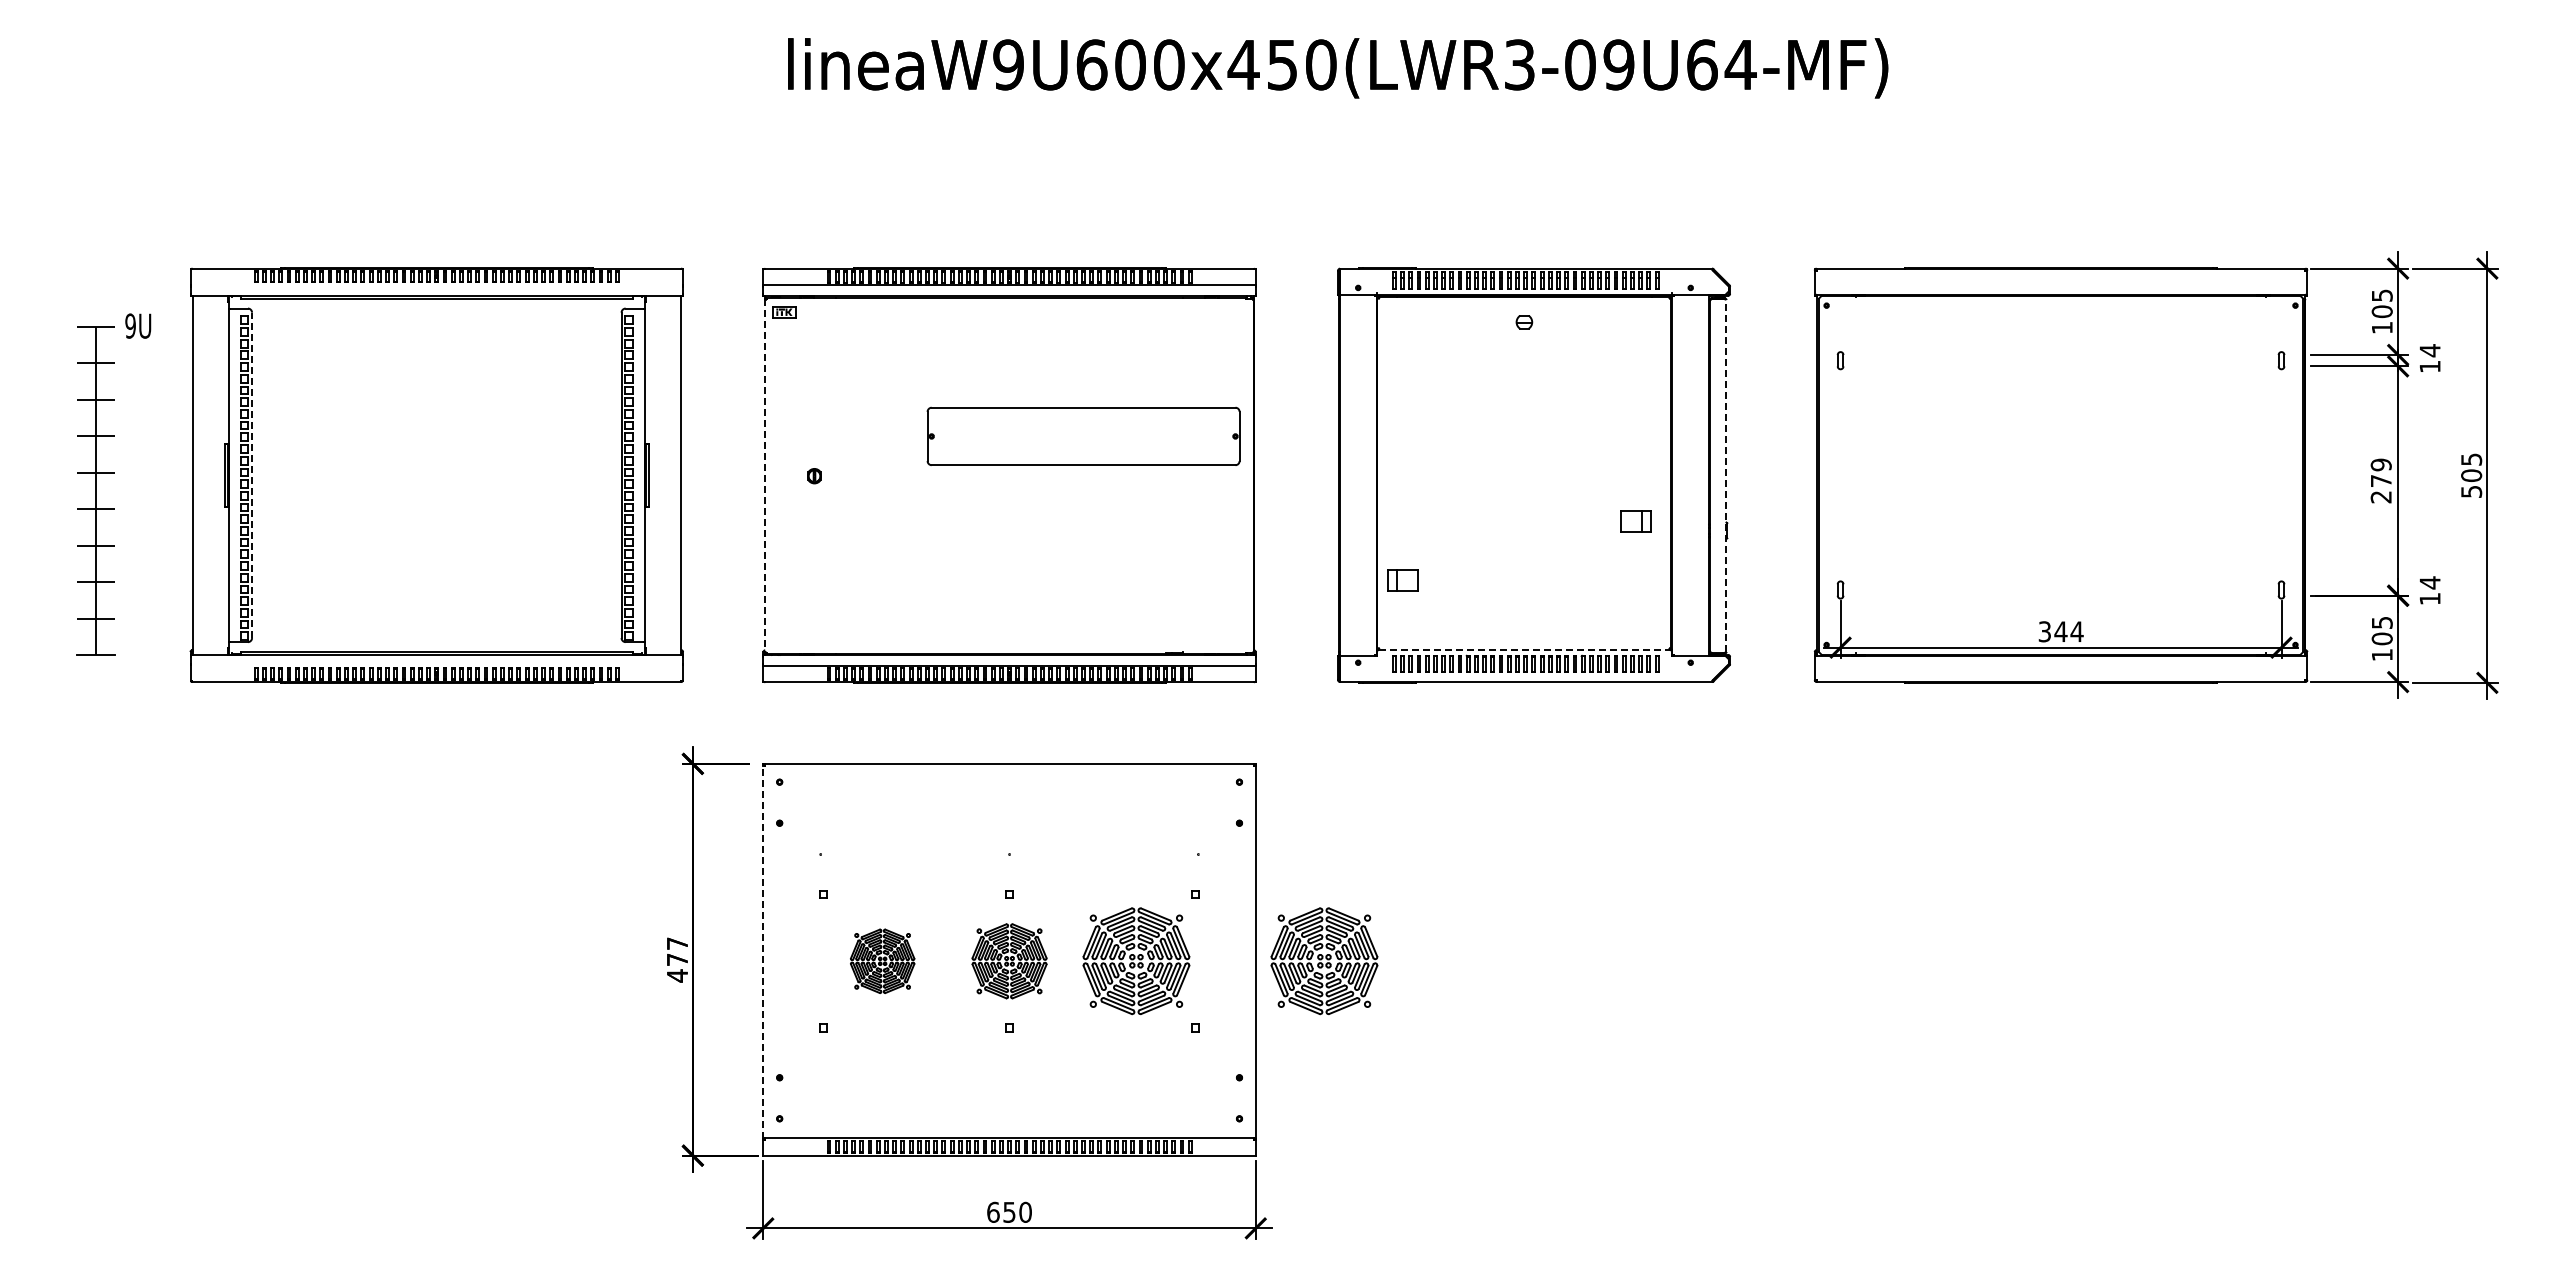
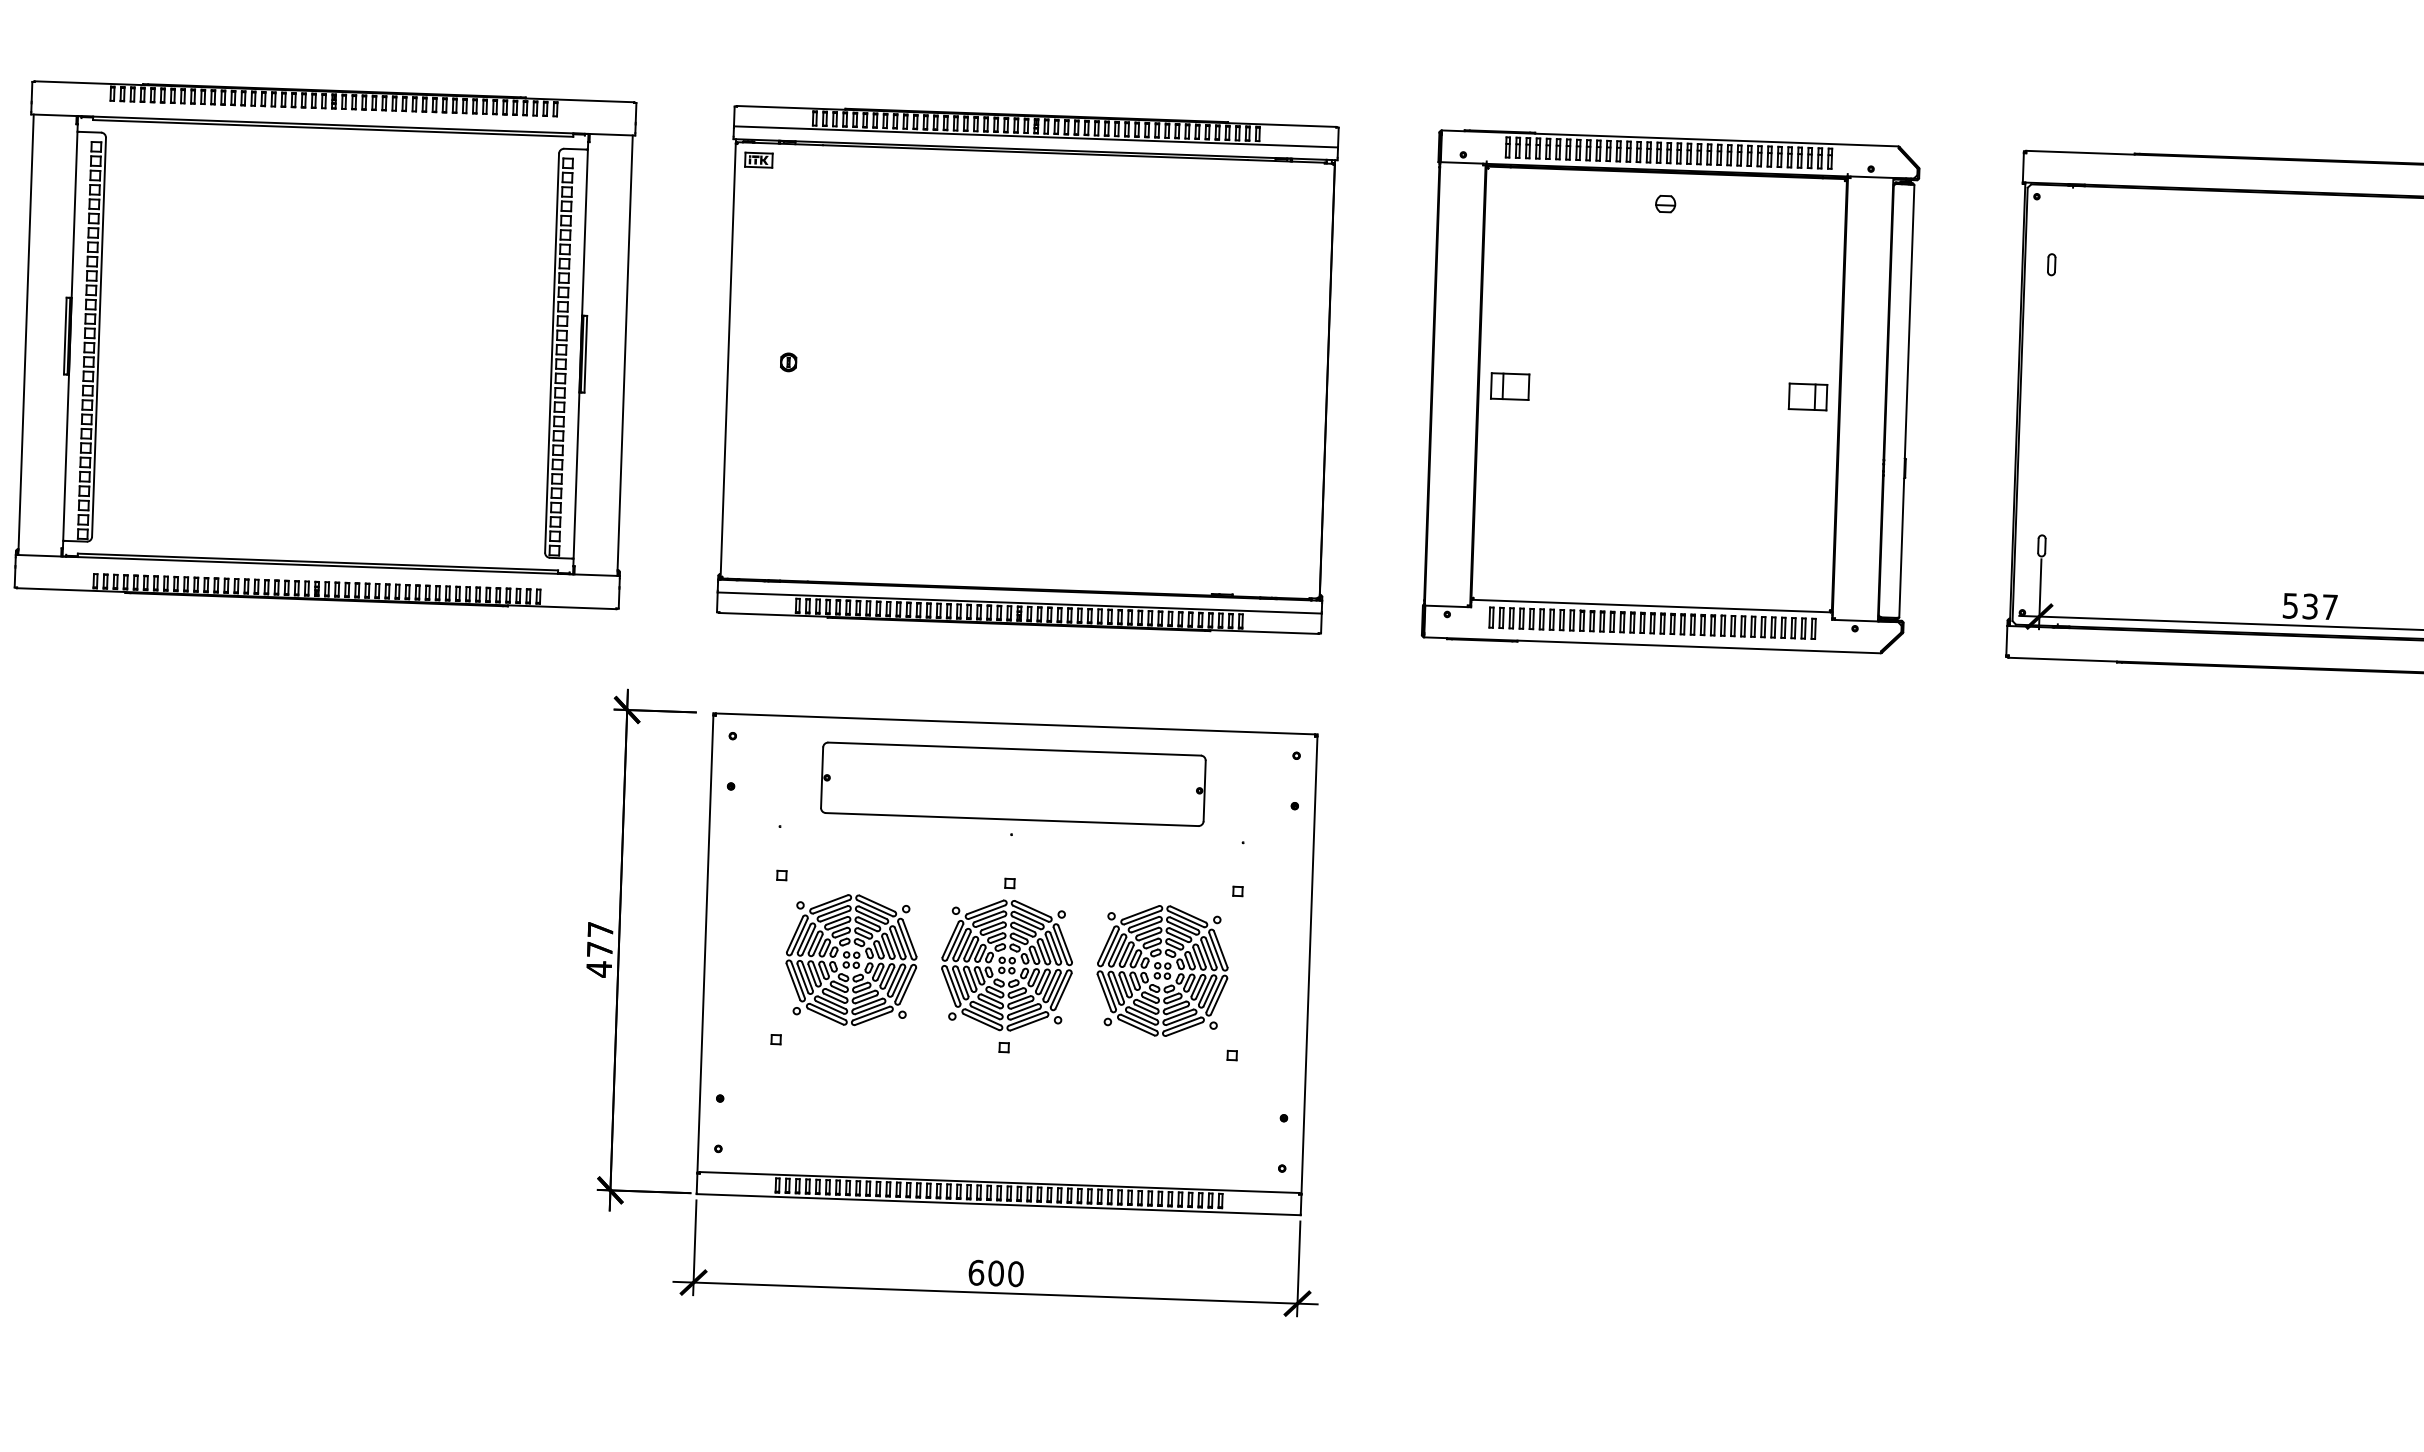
part: (1083, 435) -> (1013, 783), moved
line: (252, 475) -> (99, 337), dashed -> solid
line: (765, 476) -> (728, 360), dashed -> solid
line: (1726, 476) -> (1906, 401), dashed -> solid
part: (1635, 521) -> (1807, 397), moved
part: (1402, 580) -> (1509, 386), moved
text: (2061, 631) -> (2310, 606), 344 -> 537
line: (1524, 650) -> (1651, 606), dashed -> solid
line: (763, 951) -> (705, 943), dashed -> solid
part: (882, 961) -> (851, 960), size x1.67
part: (1009, 961) -> (1006, 965), size x1.43
part: (1324, 961) -> (1393, 979), removed
text: (1009, 1211) -> (996, 1272), 650 -> 600

